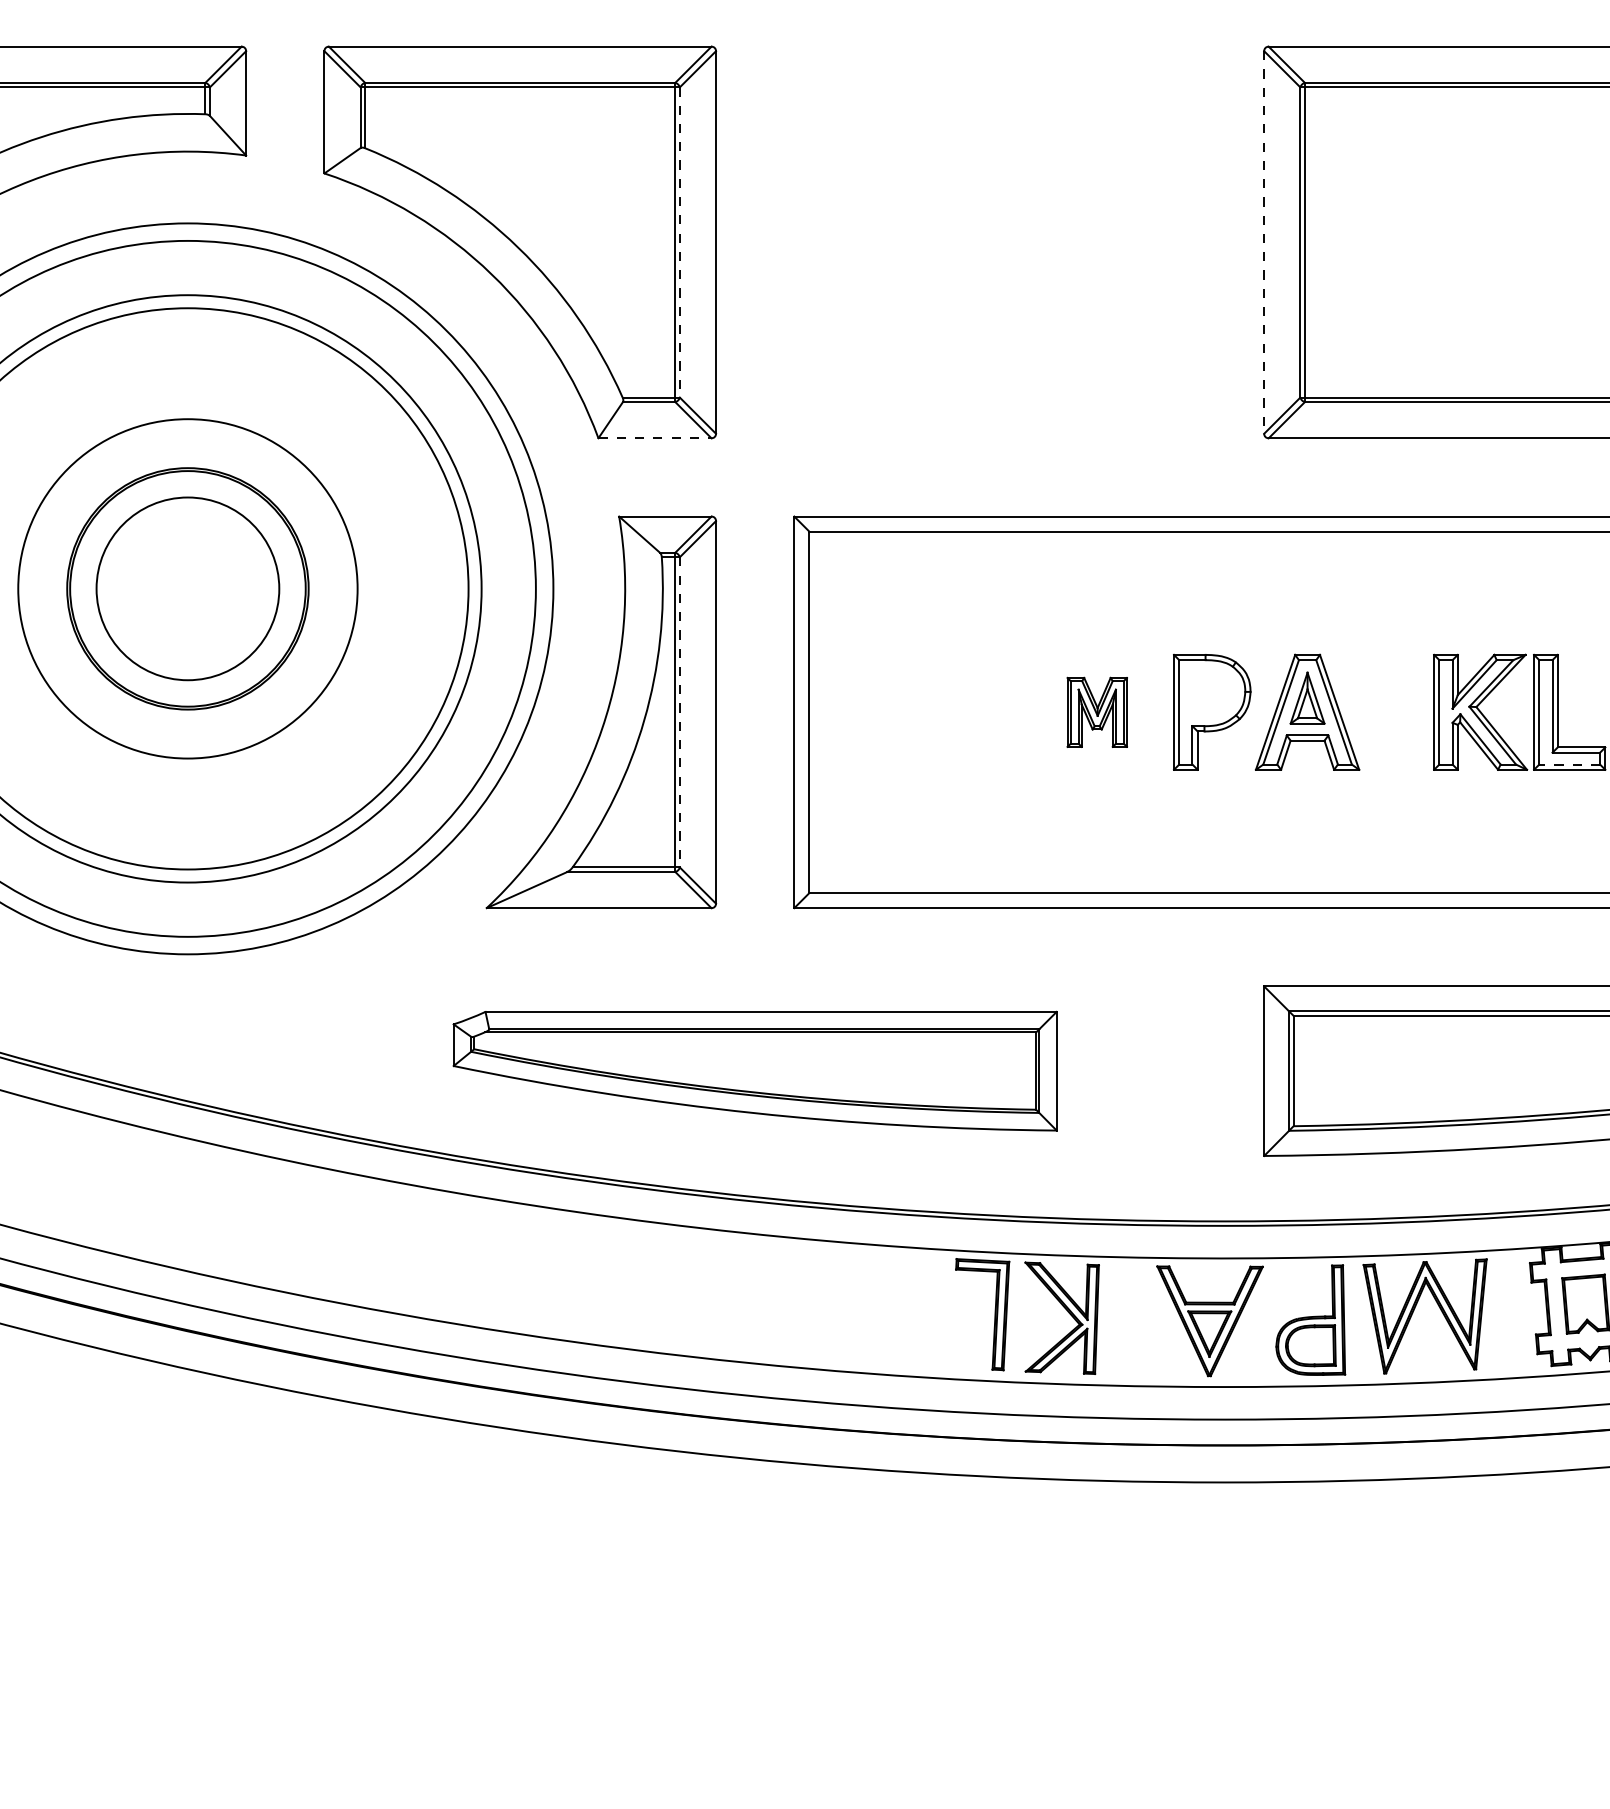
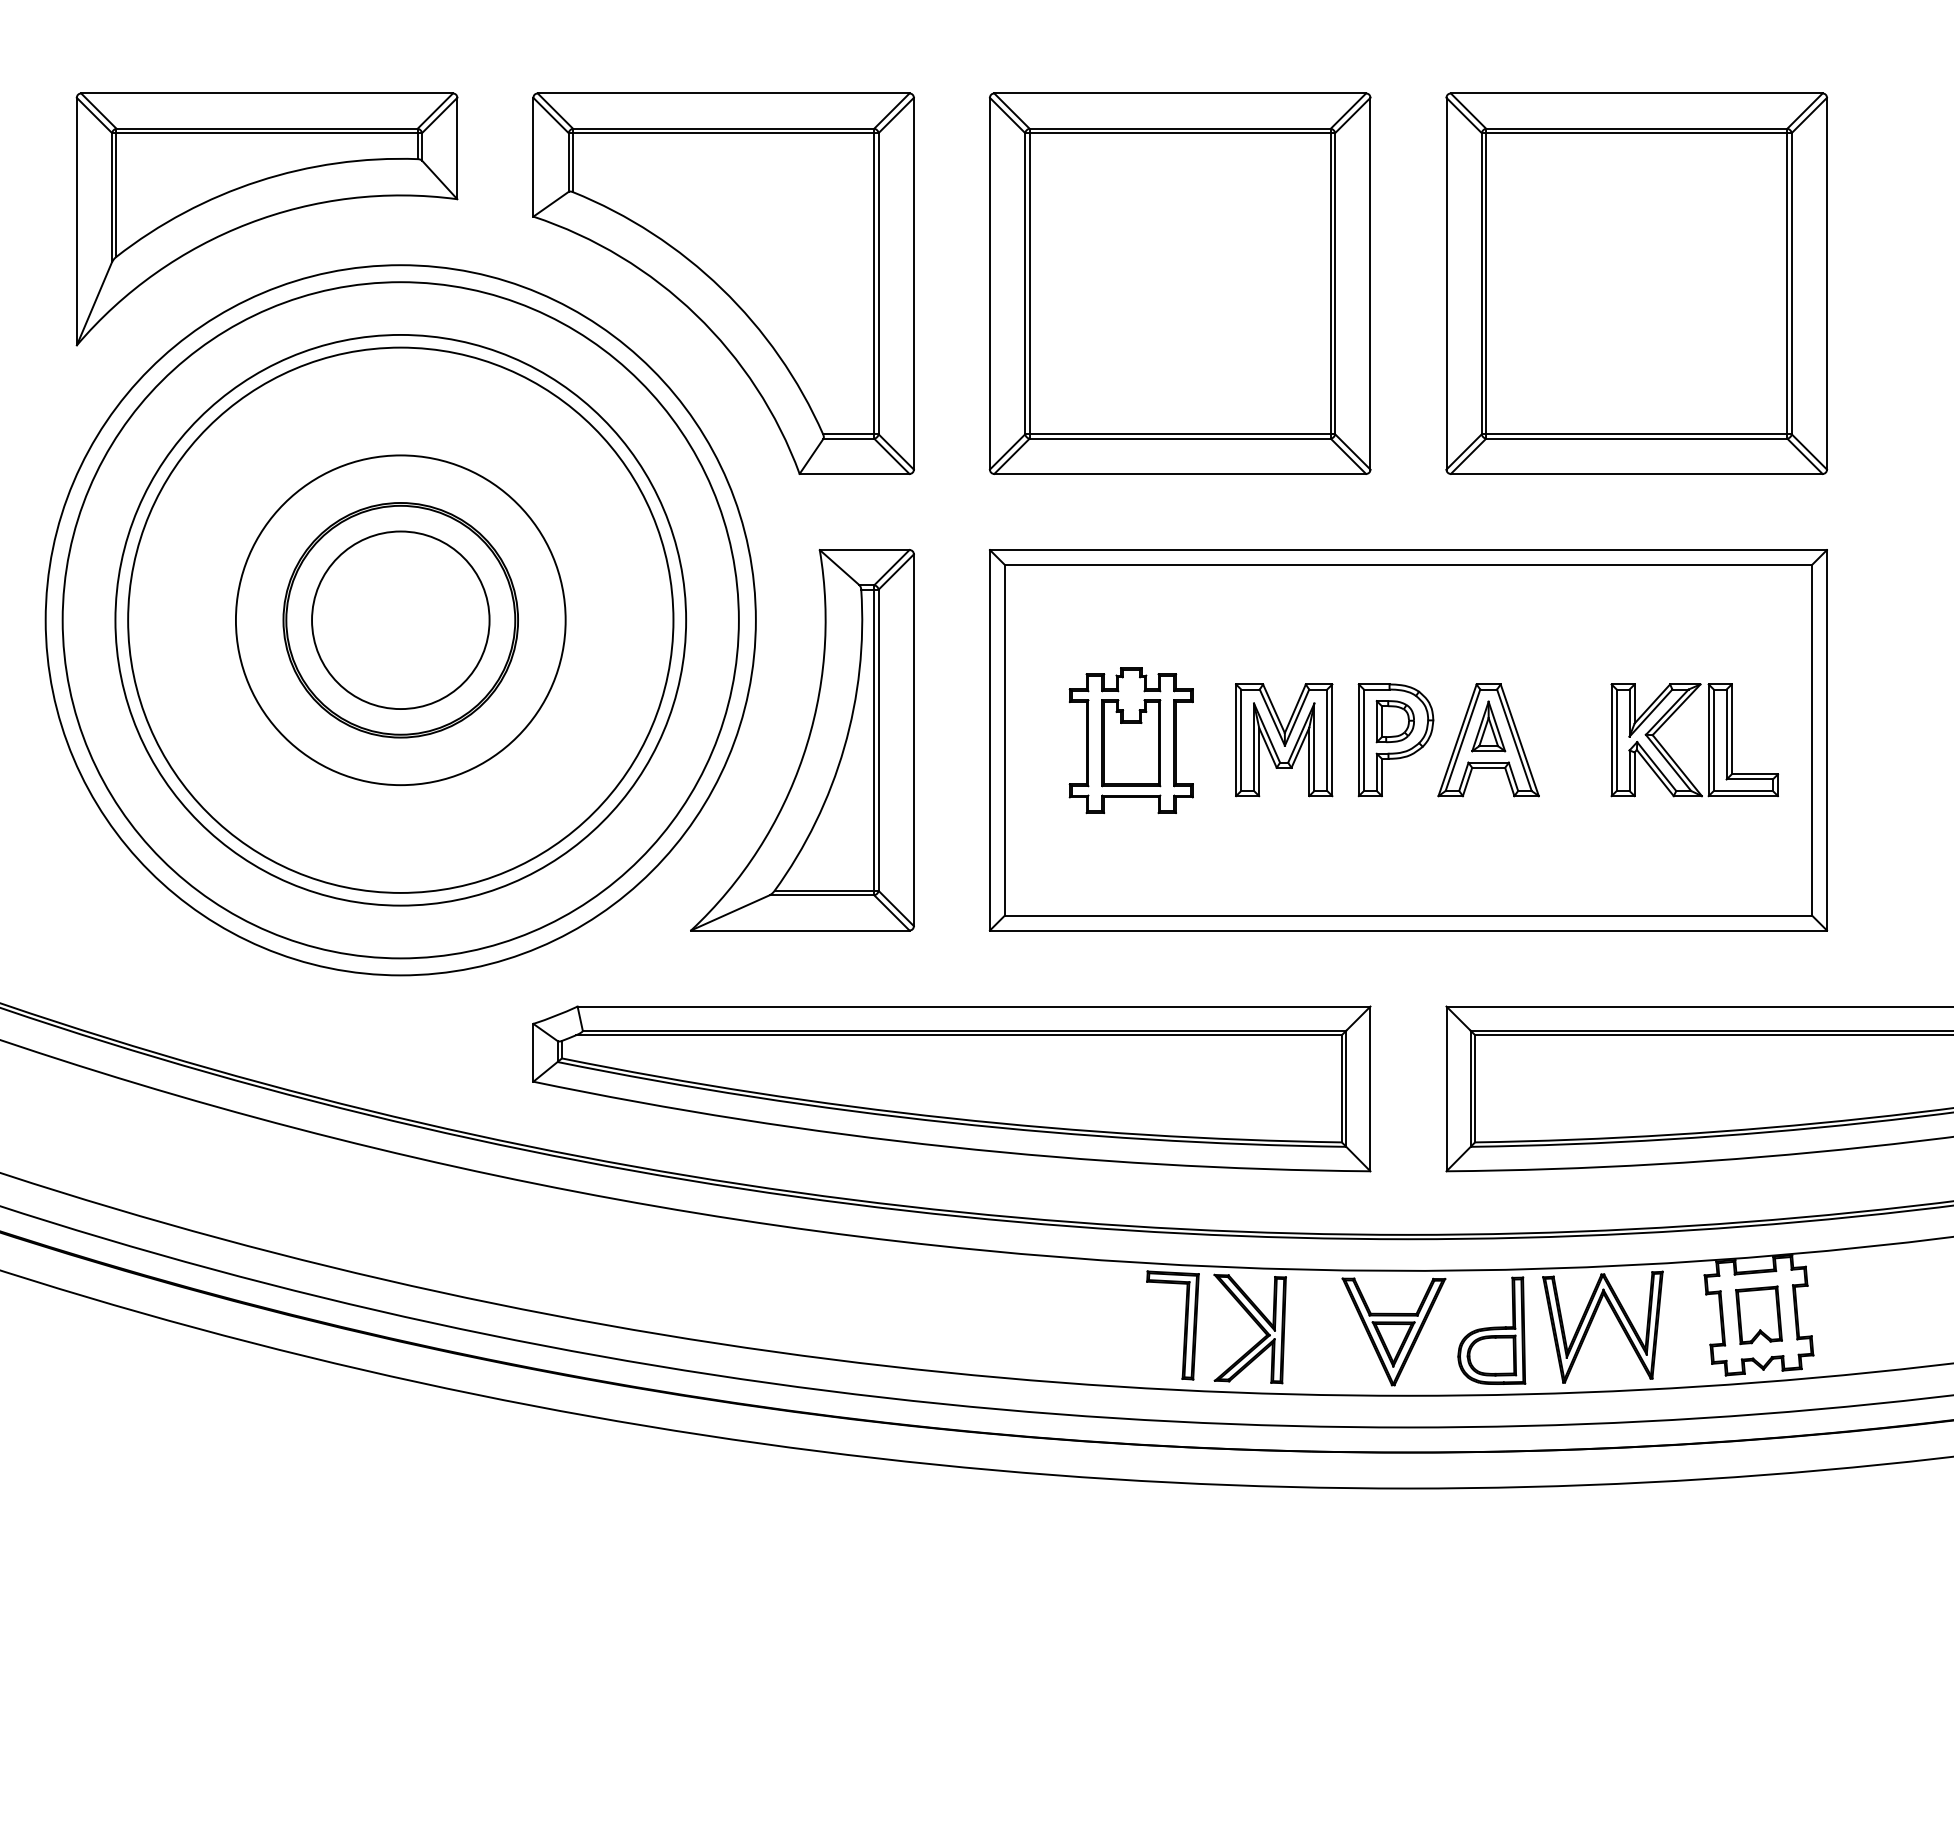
line: (679, 242) -> (878, 283), dashed -> solid
part: (989, 242) -> (1179, 283), added
line: (1264, 242) -> (1446, 283), dashed -> solid
line: (654, 437) -> (854, 473), dashed -> solid
part: (1210, 693) -> (1394, 721), added
line: (679, 712) -> (878, 740), dashed -> solid
part: (938, 712) -> (1130, 740), added
part: (1097, 712) -> (1284, 740), size x1.67
line: (1569, 765) -> (1743, 791), dashed -> solid
part: (754, 1070) -> (951, 1088), size x1.43

